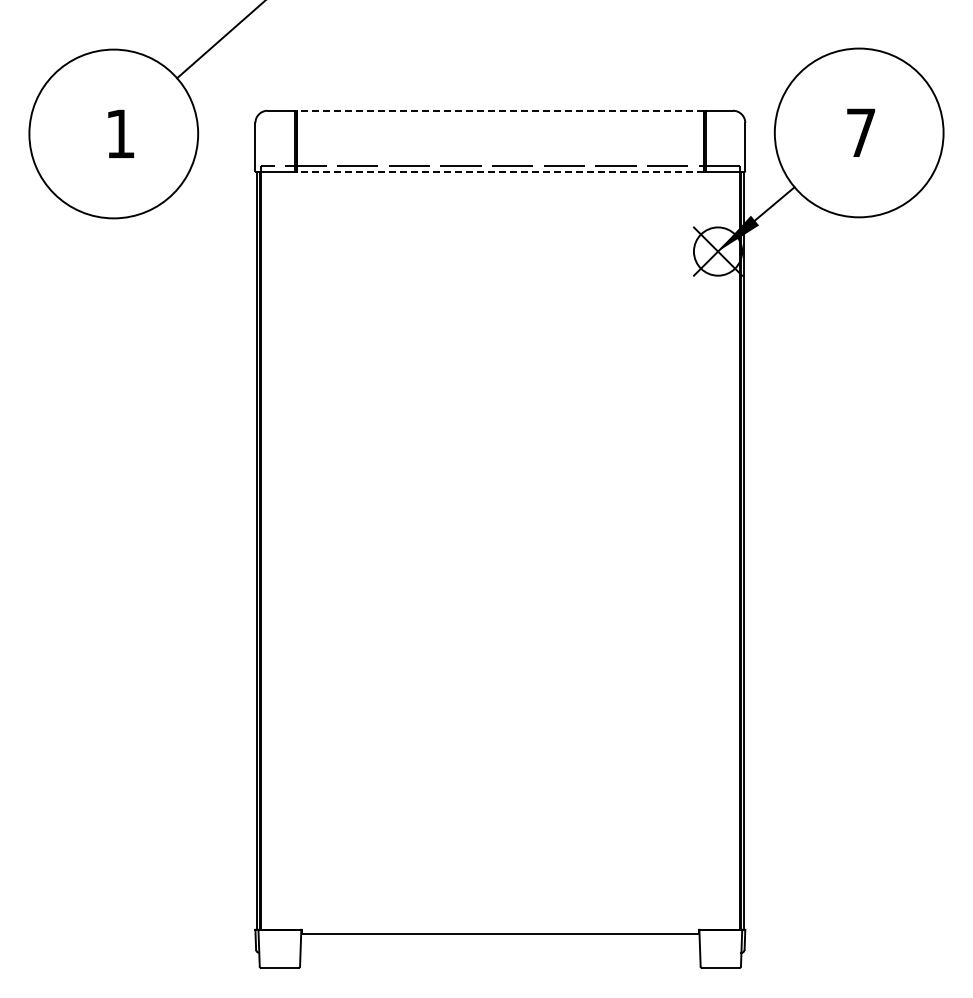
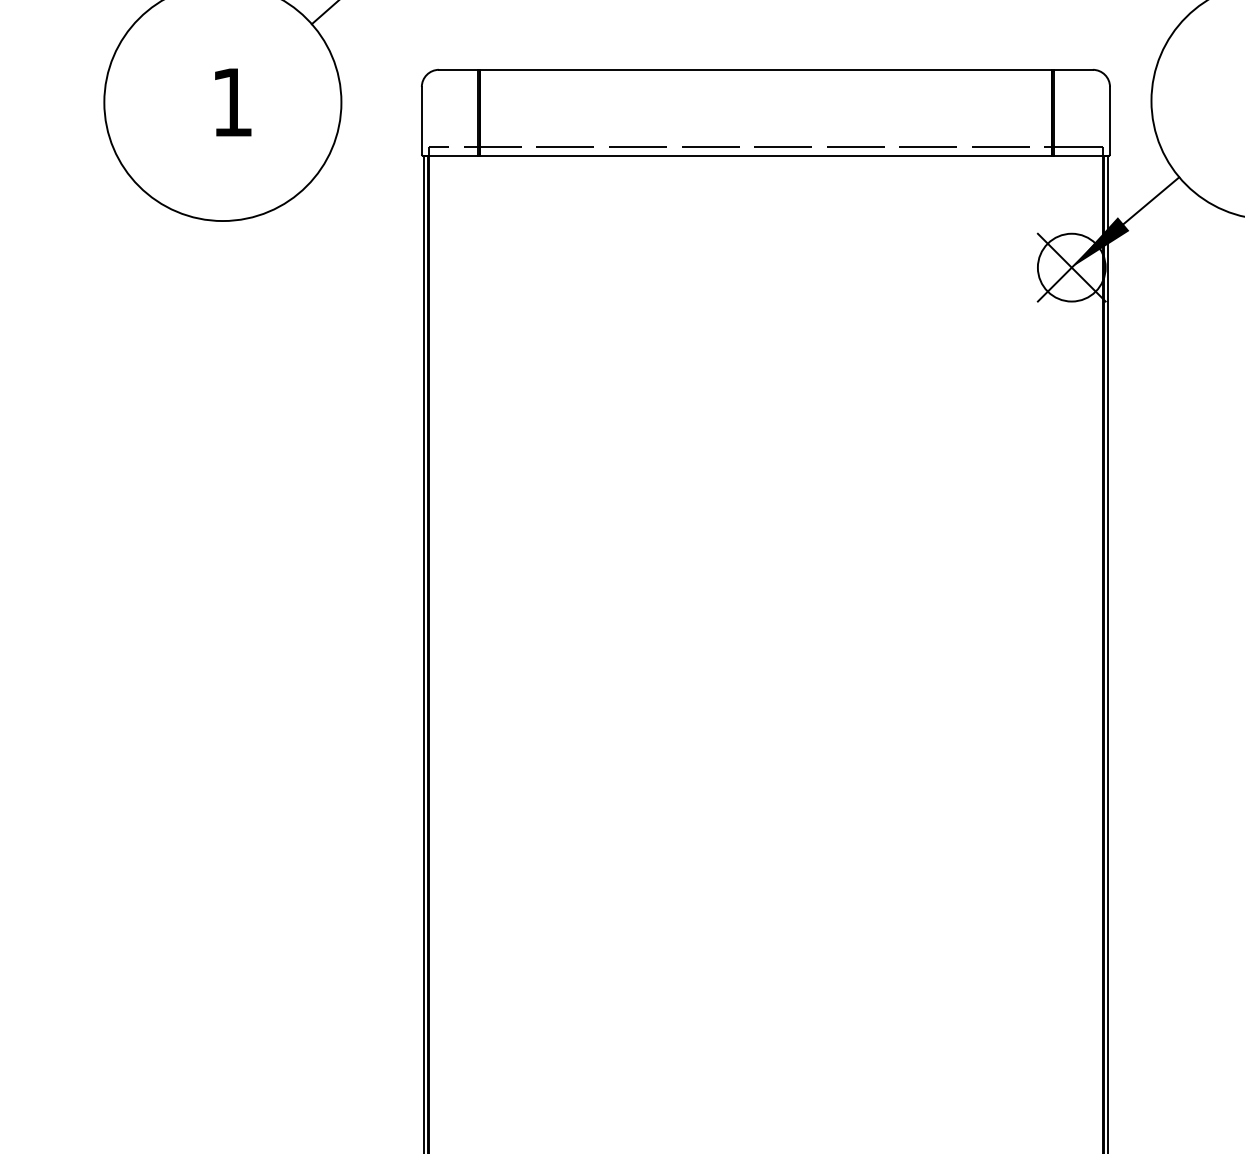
line: (500, 110) -> (766, 69), dashed -> solid
line: (500, 171) -> (766, 155), dashed -> solid

